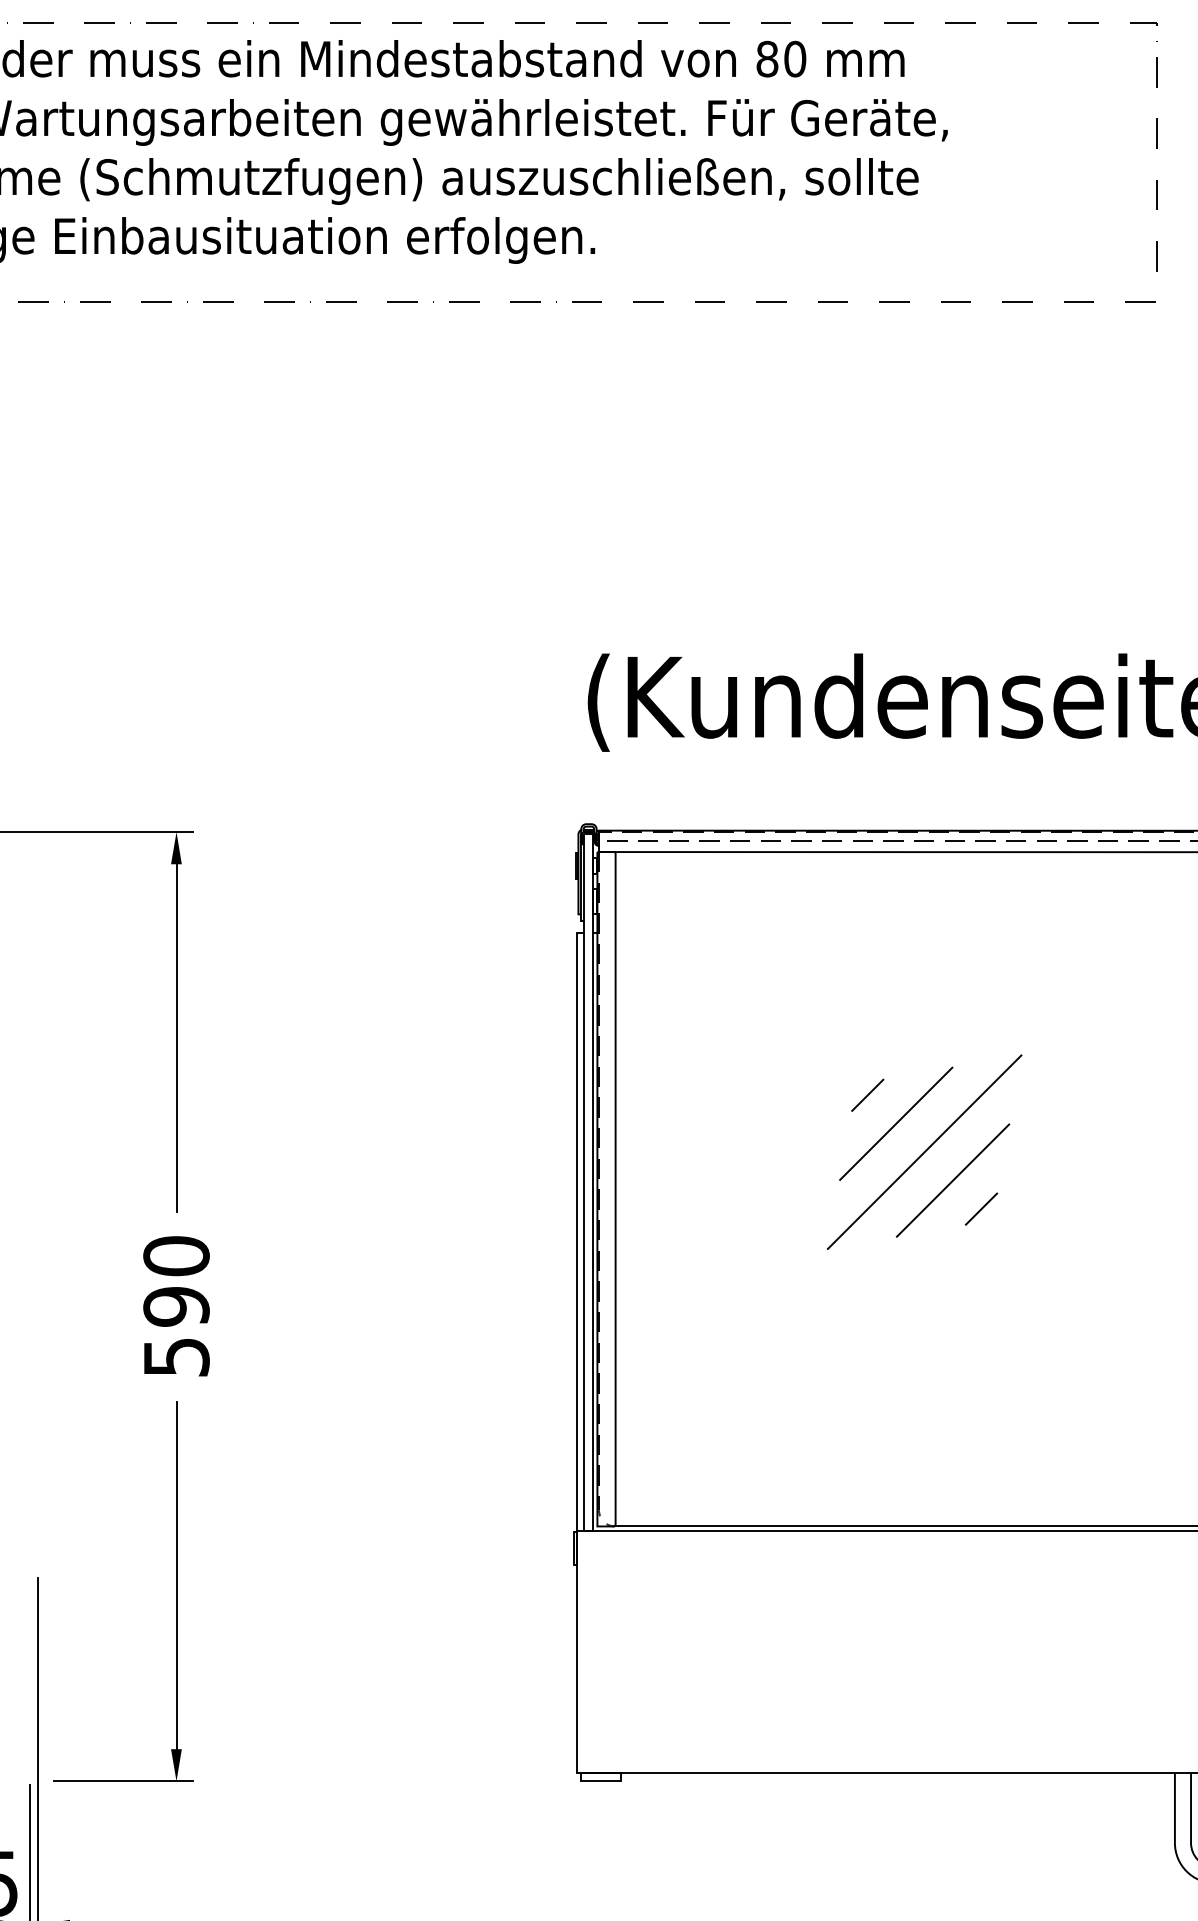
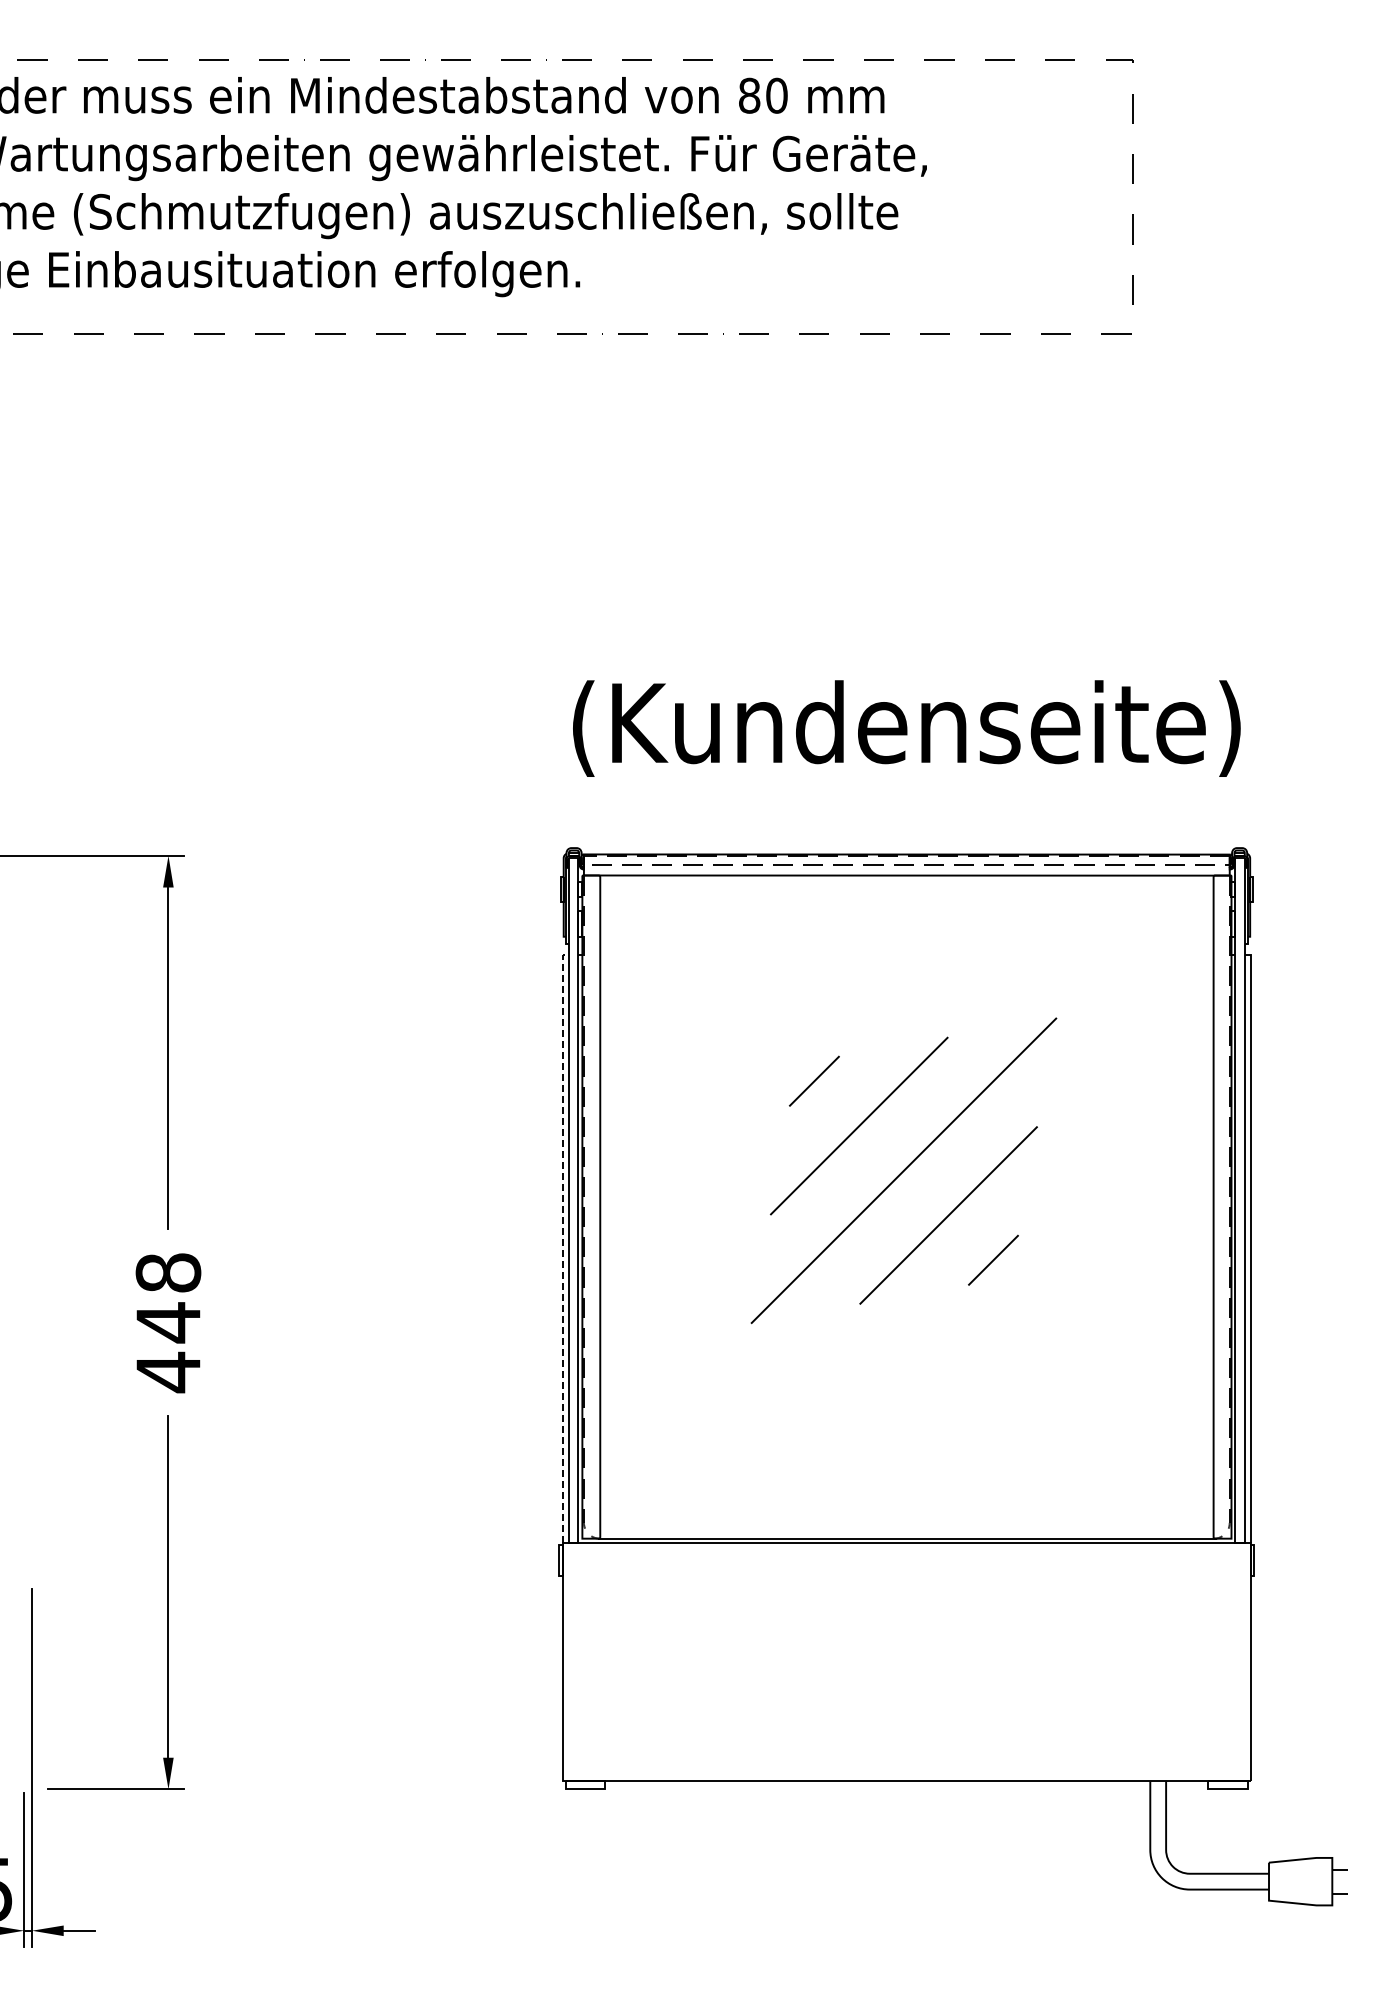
part: (924, 1152) -> (904, 1170), size x1.6
line: (577, 1228) -> (562, 1245), solid -> dashed
text: (176, 1307) -> (168, 1323), 590 -> 448

